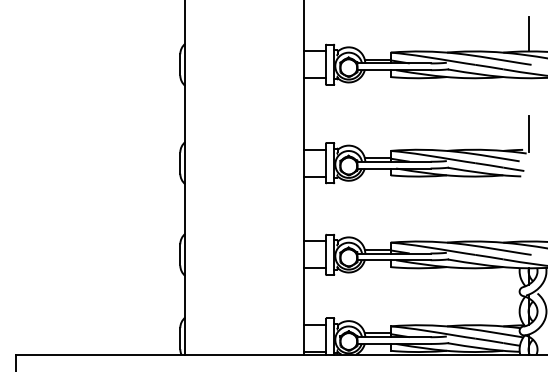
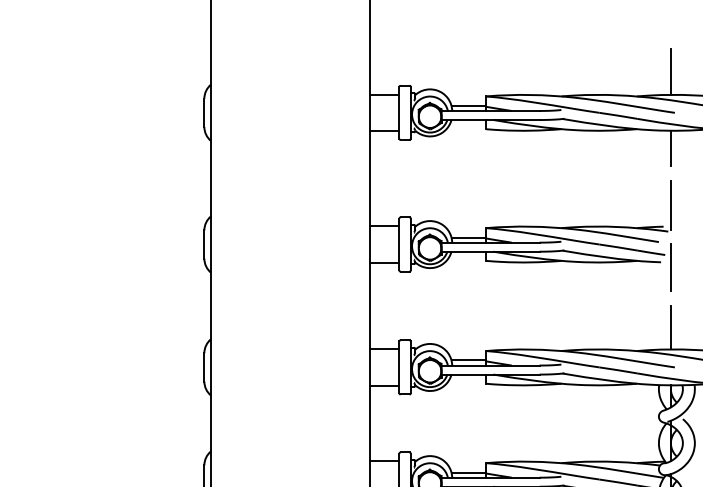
line: (528, 91) -> (670, 148), added
line: (528, 180) -> (670, 267), added
line: (528, 224) -> (670, 326), added

